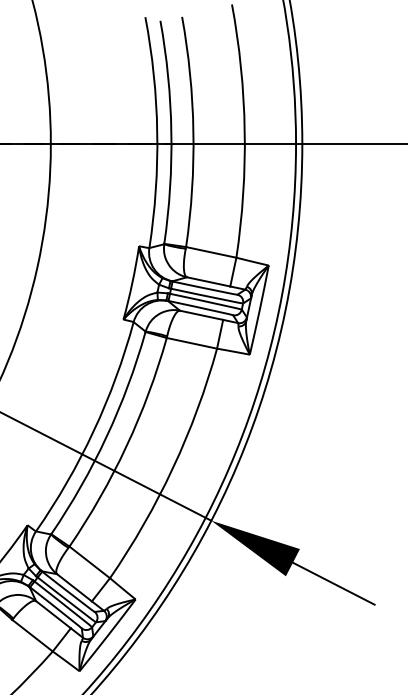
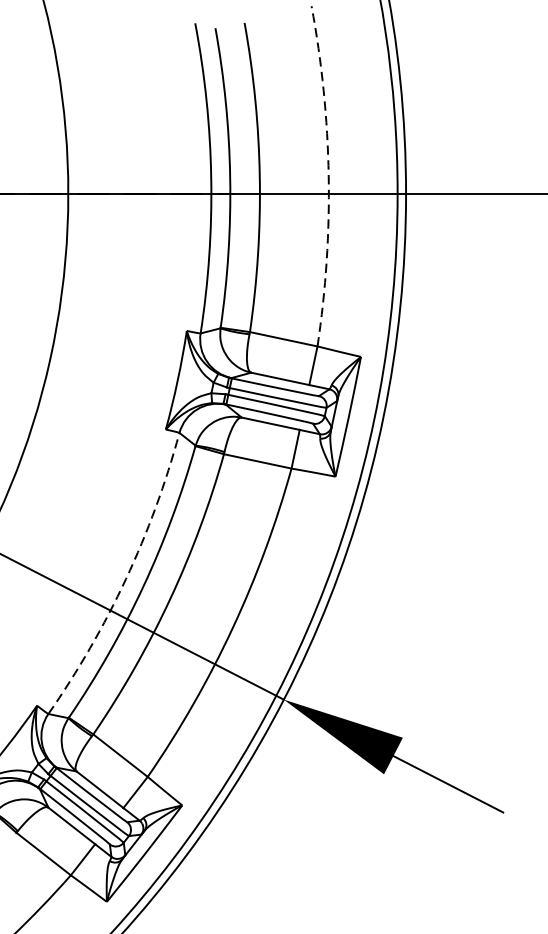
arc: (244, 130) -> (328, 175), solid -> dashed
arc: (93, 430) -> (125, 578), solid -> dashed

